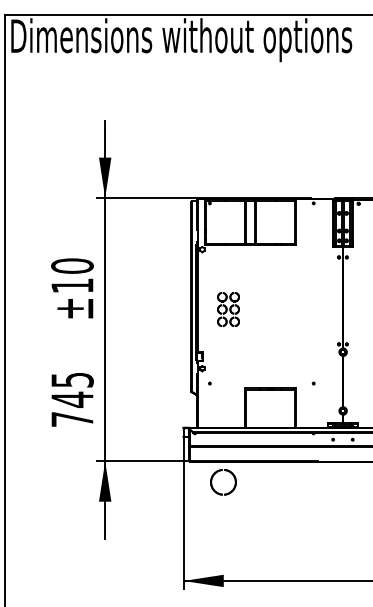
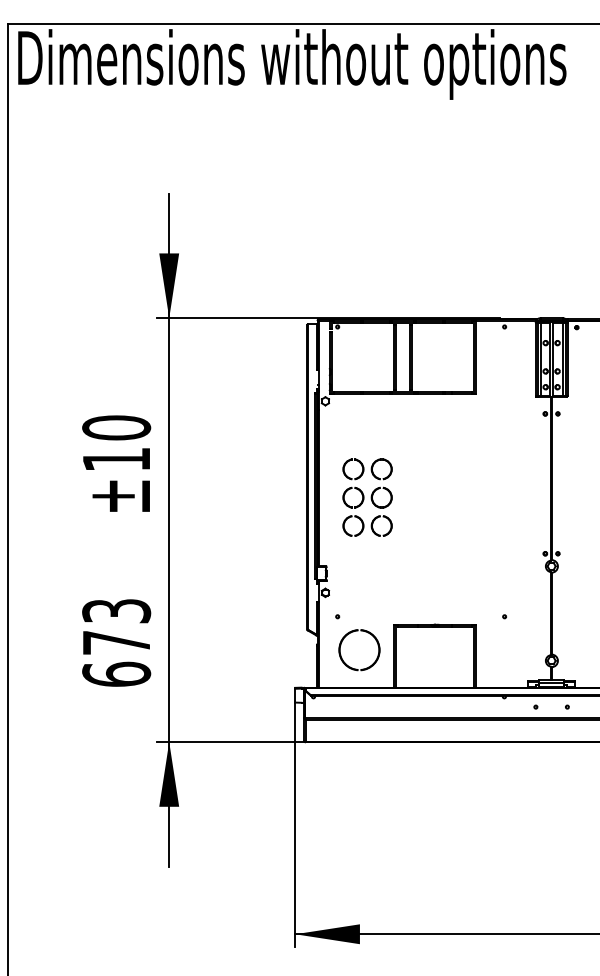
part: (228, 309) -> (367, 497), size x1.43
text: (72, 399) -> (116, 642), 745 -> 673
part: (212, 482) -> (341, 650), moved

